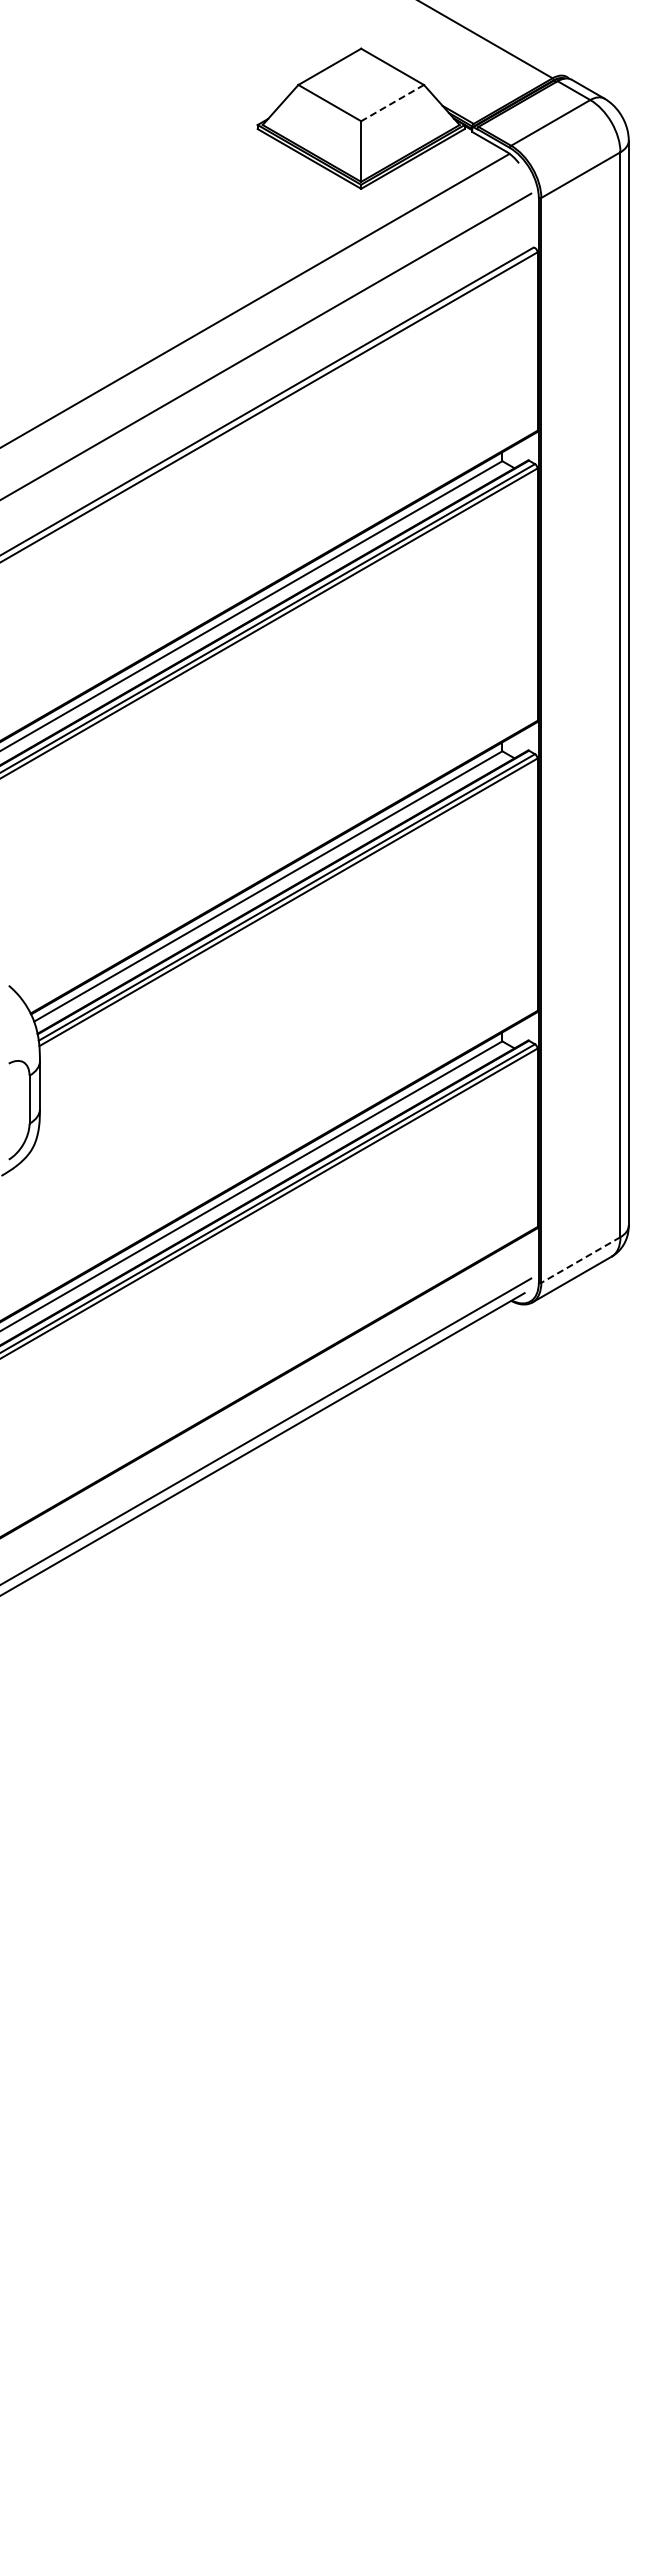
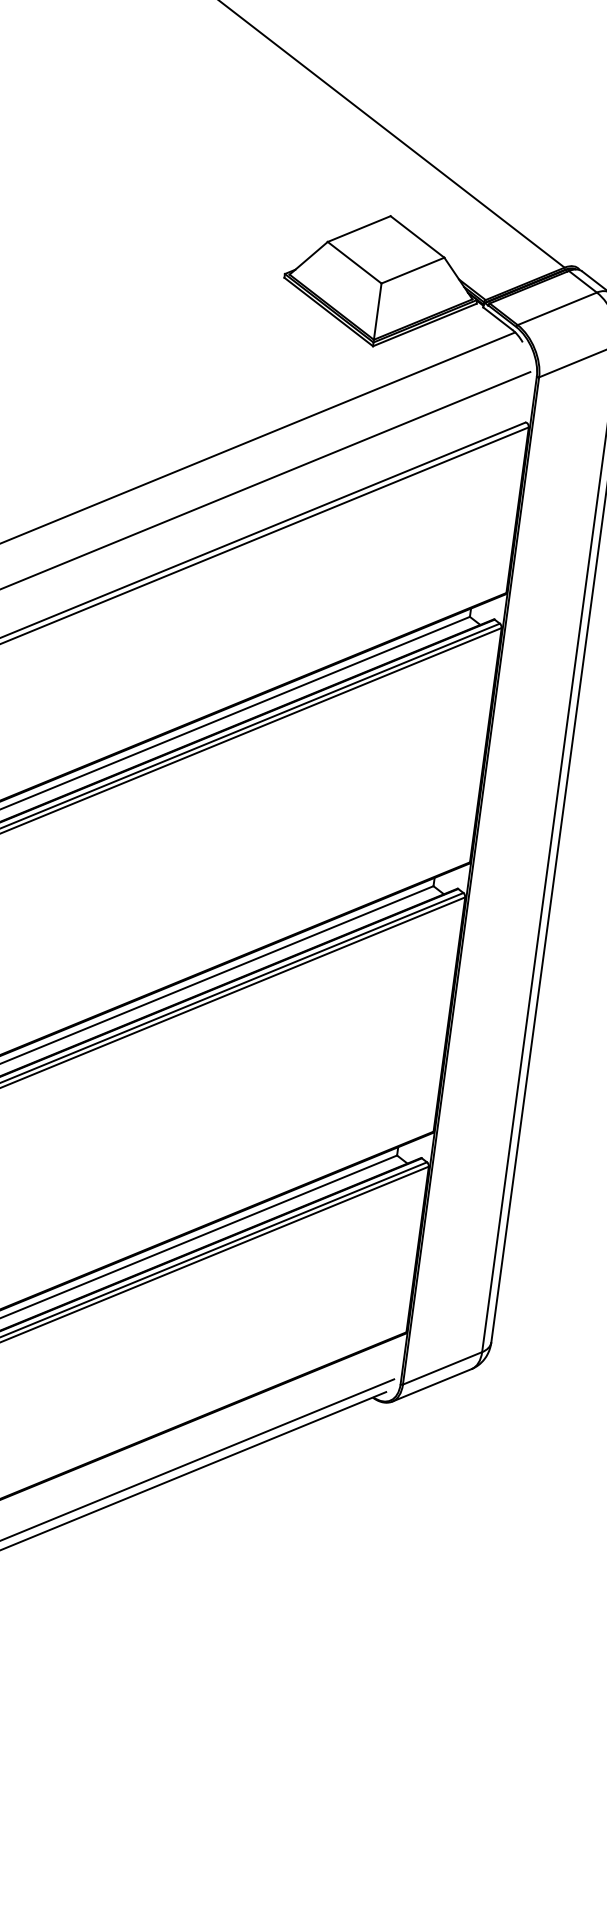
line: (392, 103) -> (412, 270), dashed -> solid
line: (580, 1260) -> (442, 1368), dashed -> solid

